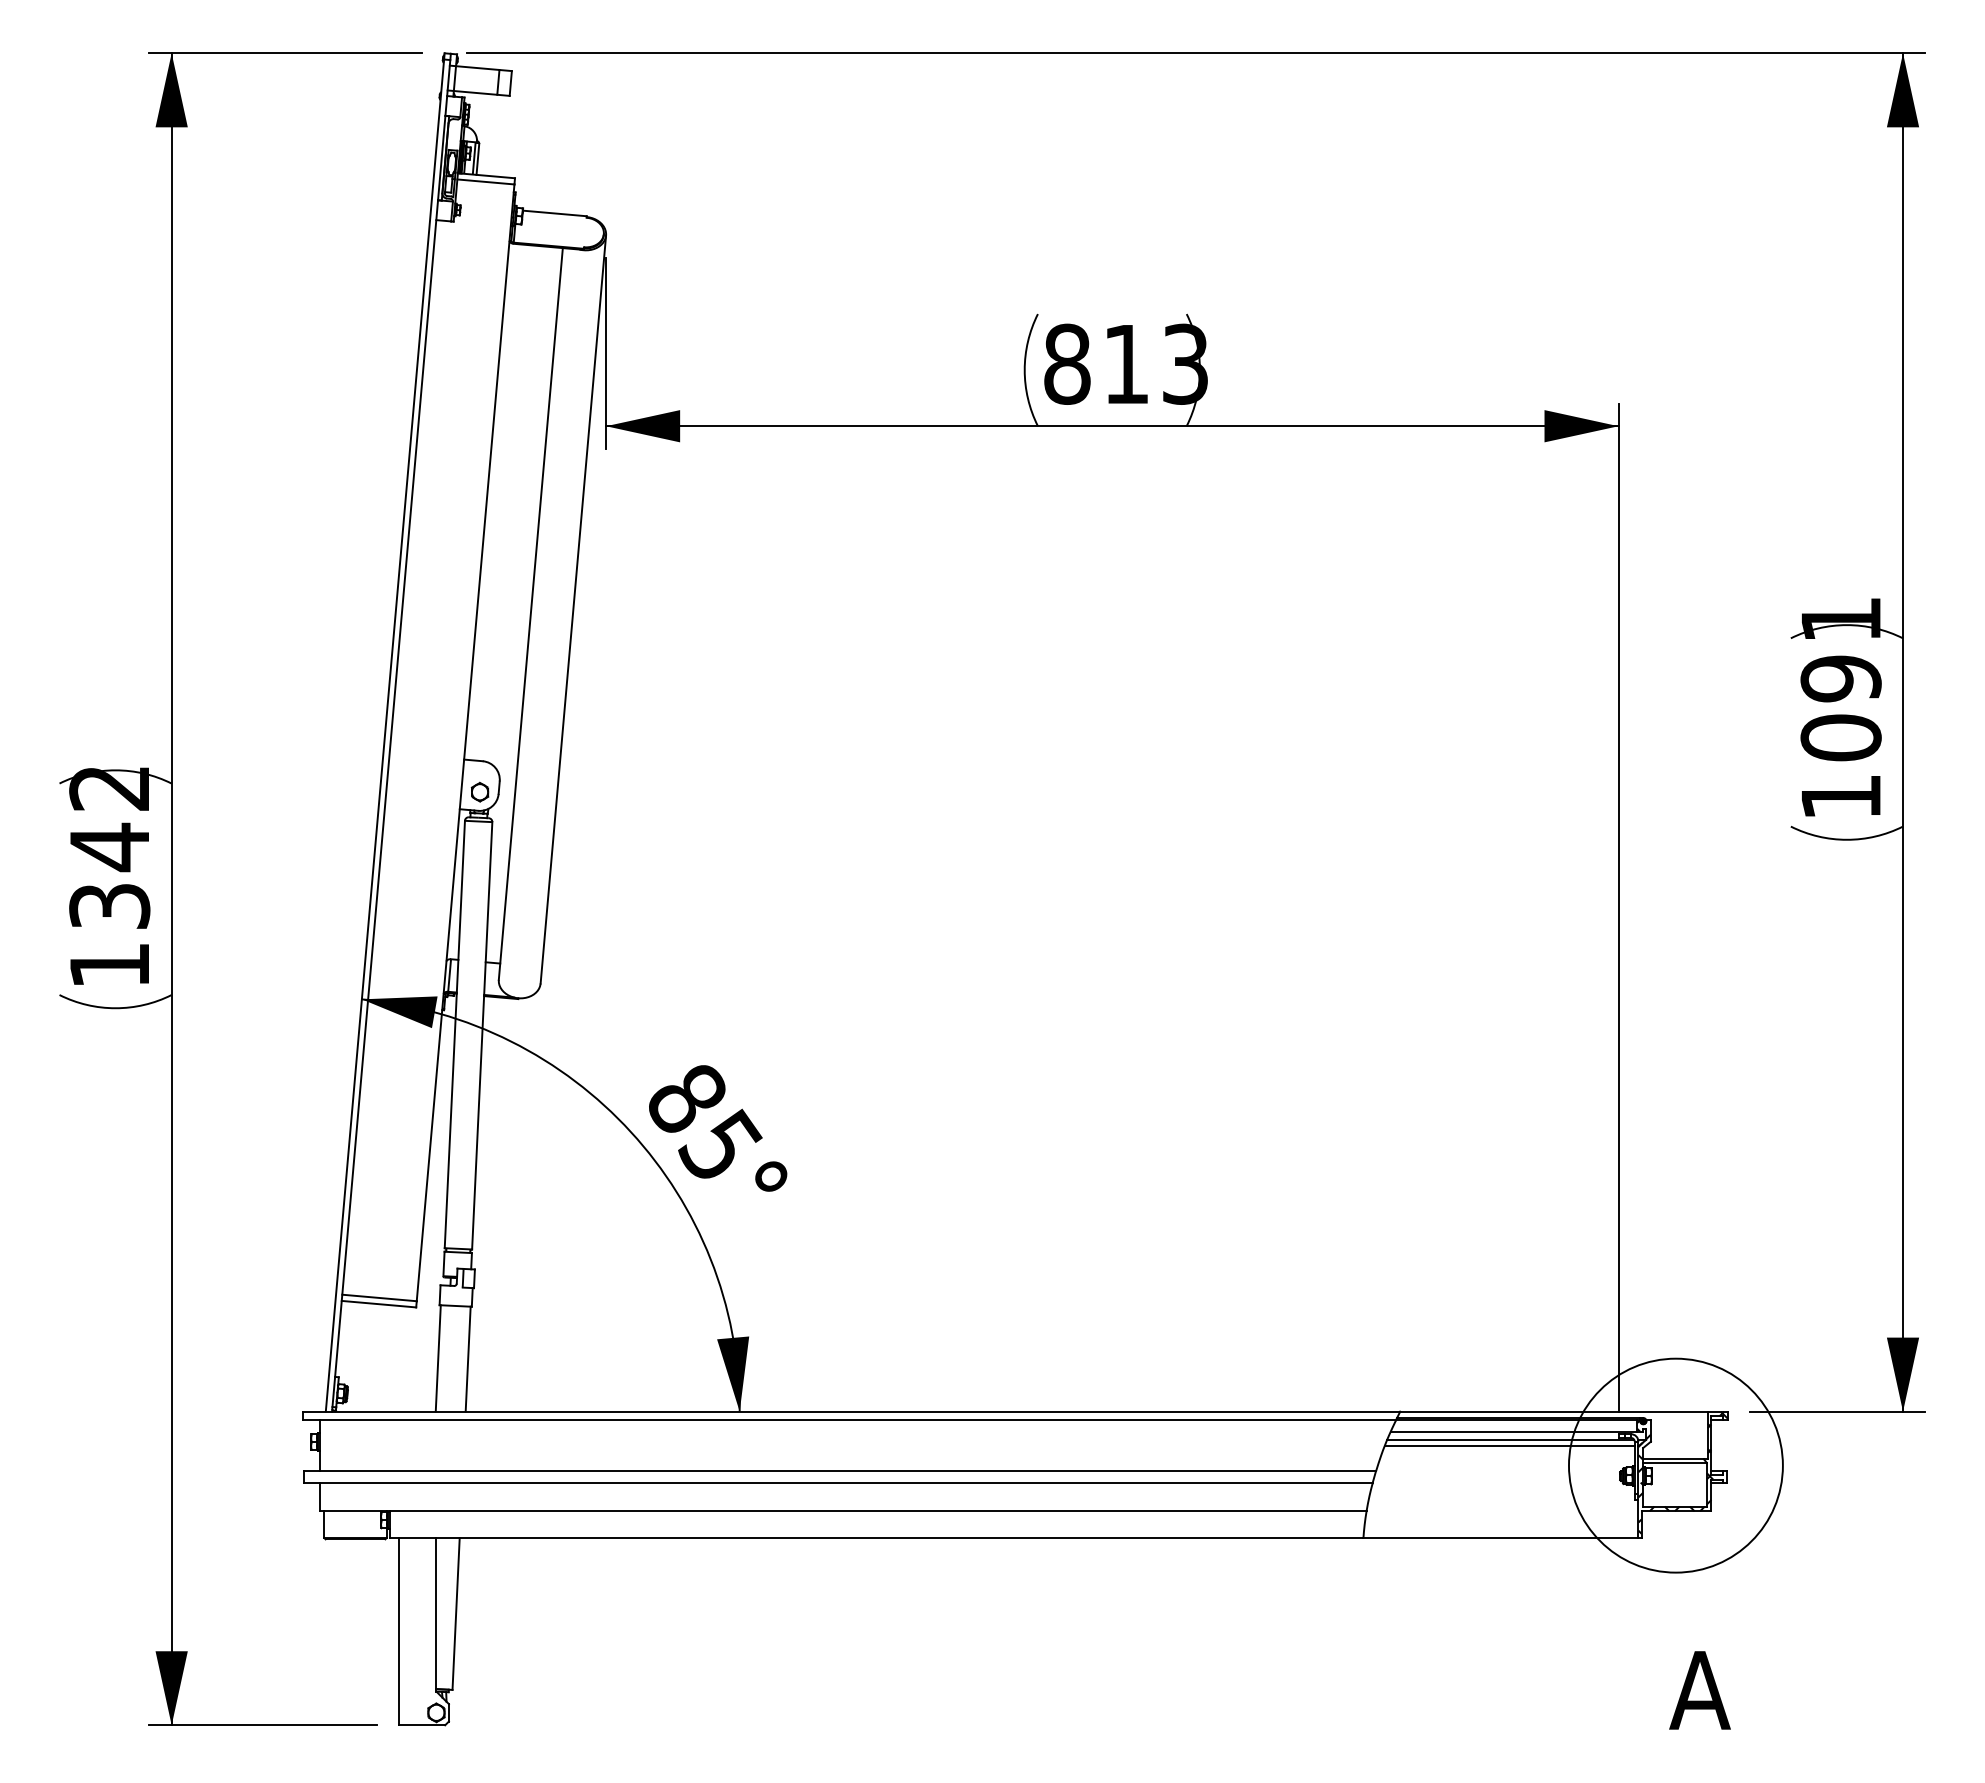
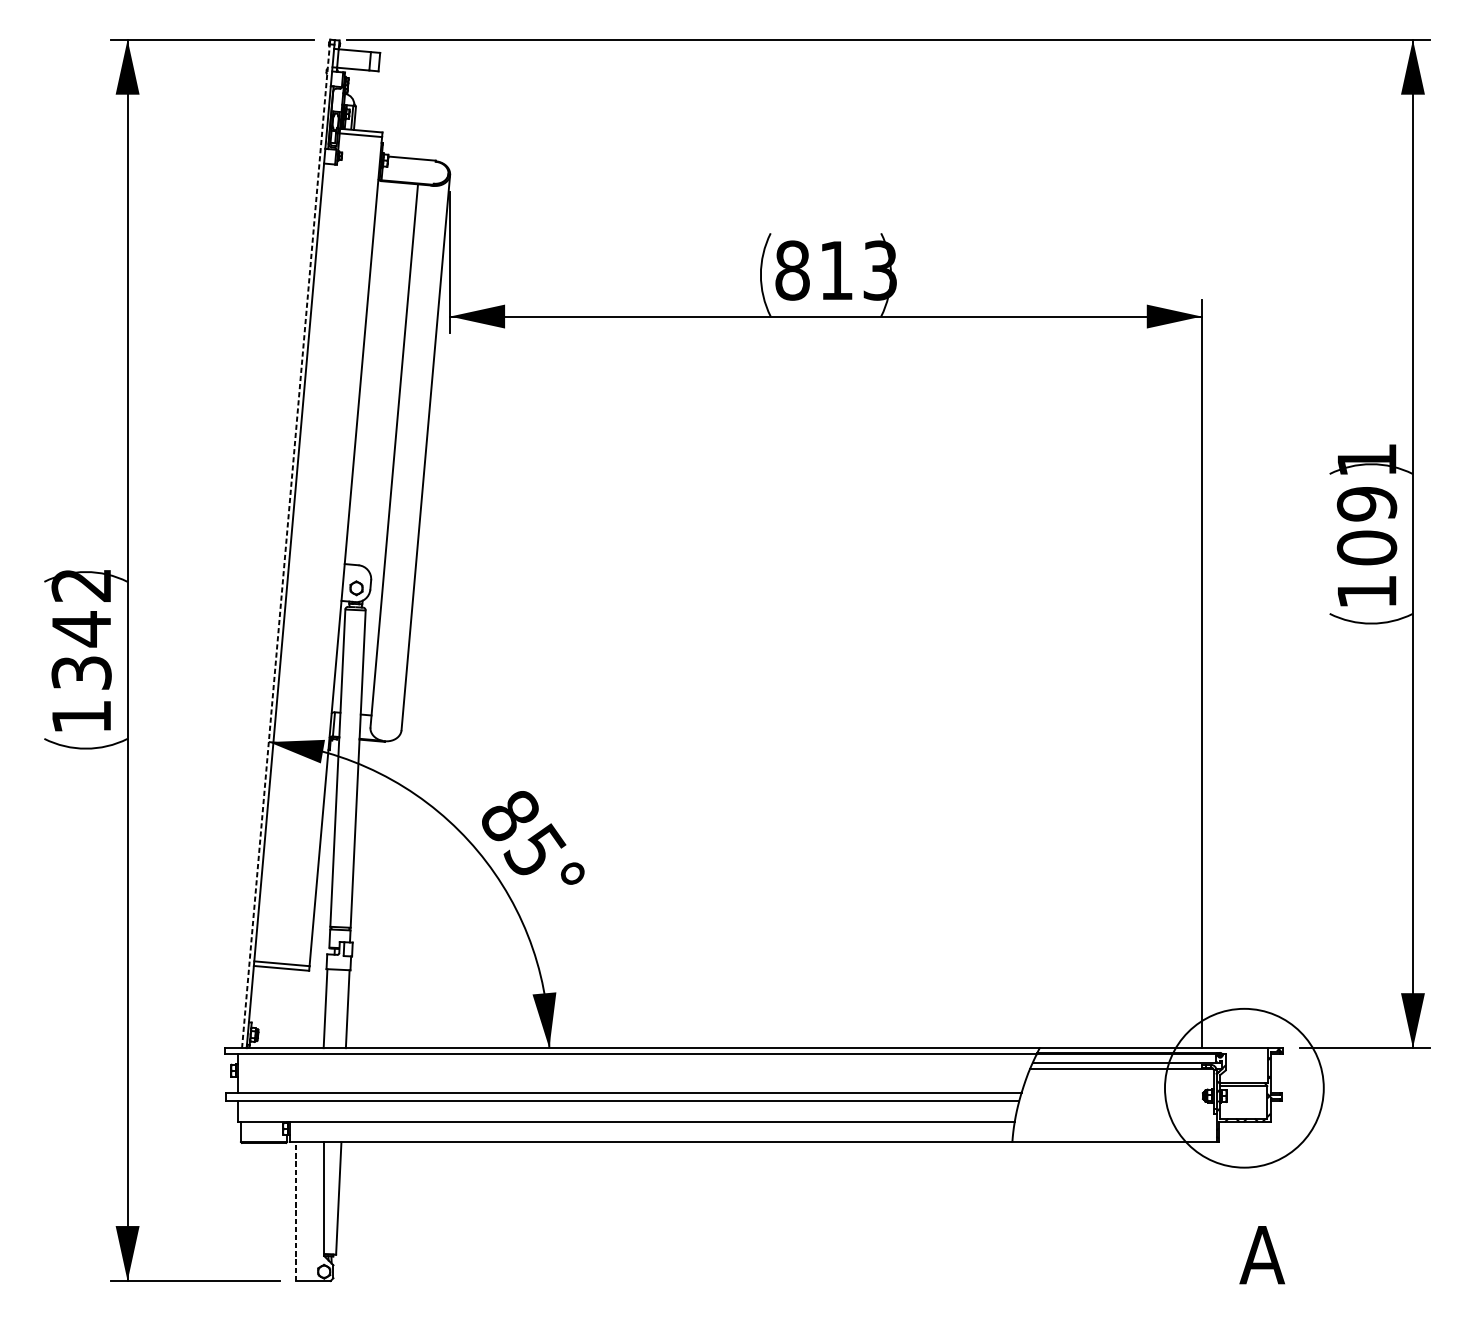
line: (384, 735) -> (285, 546), solid -> dashed
line: (1509, 1446) -> (1120, 1074), removed
line: (399, 1631) -> (296, 1211), solid -> dashed

